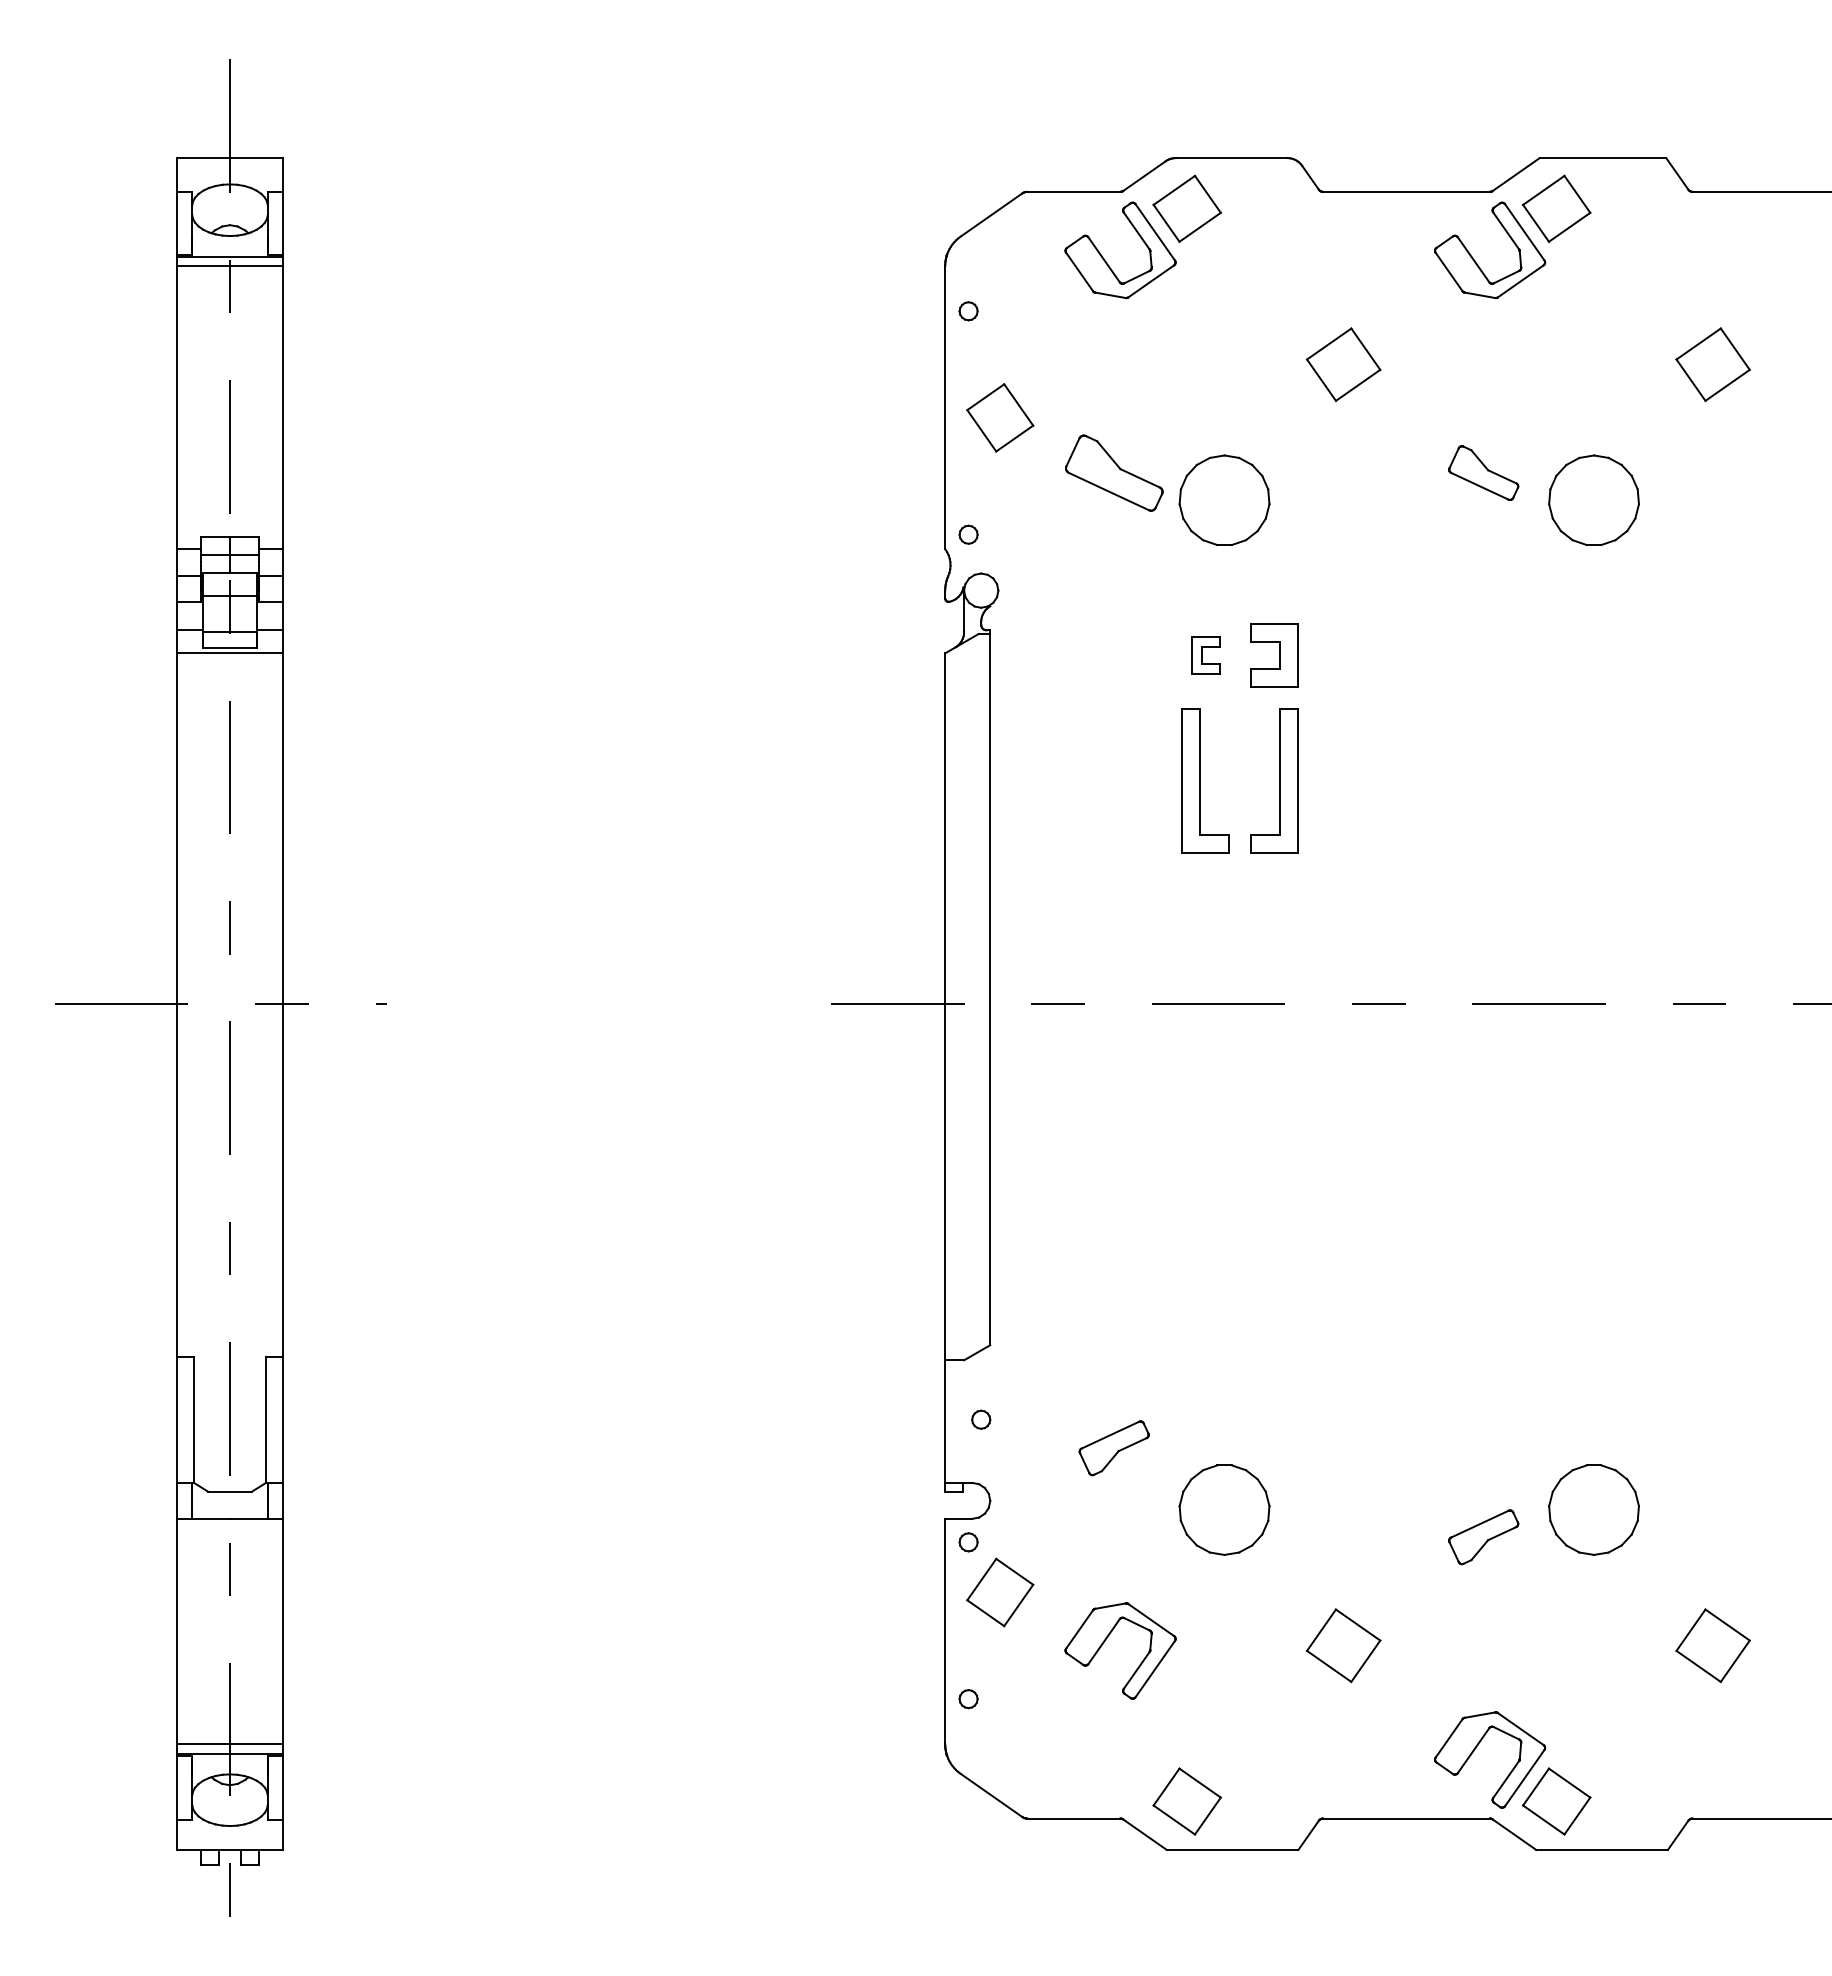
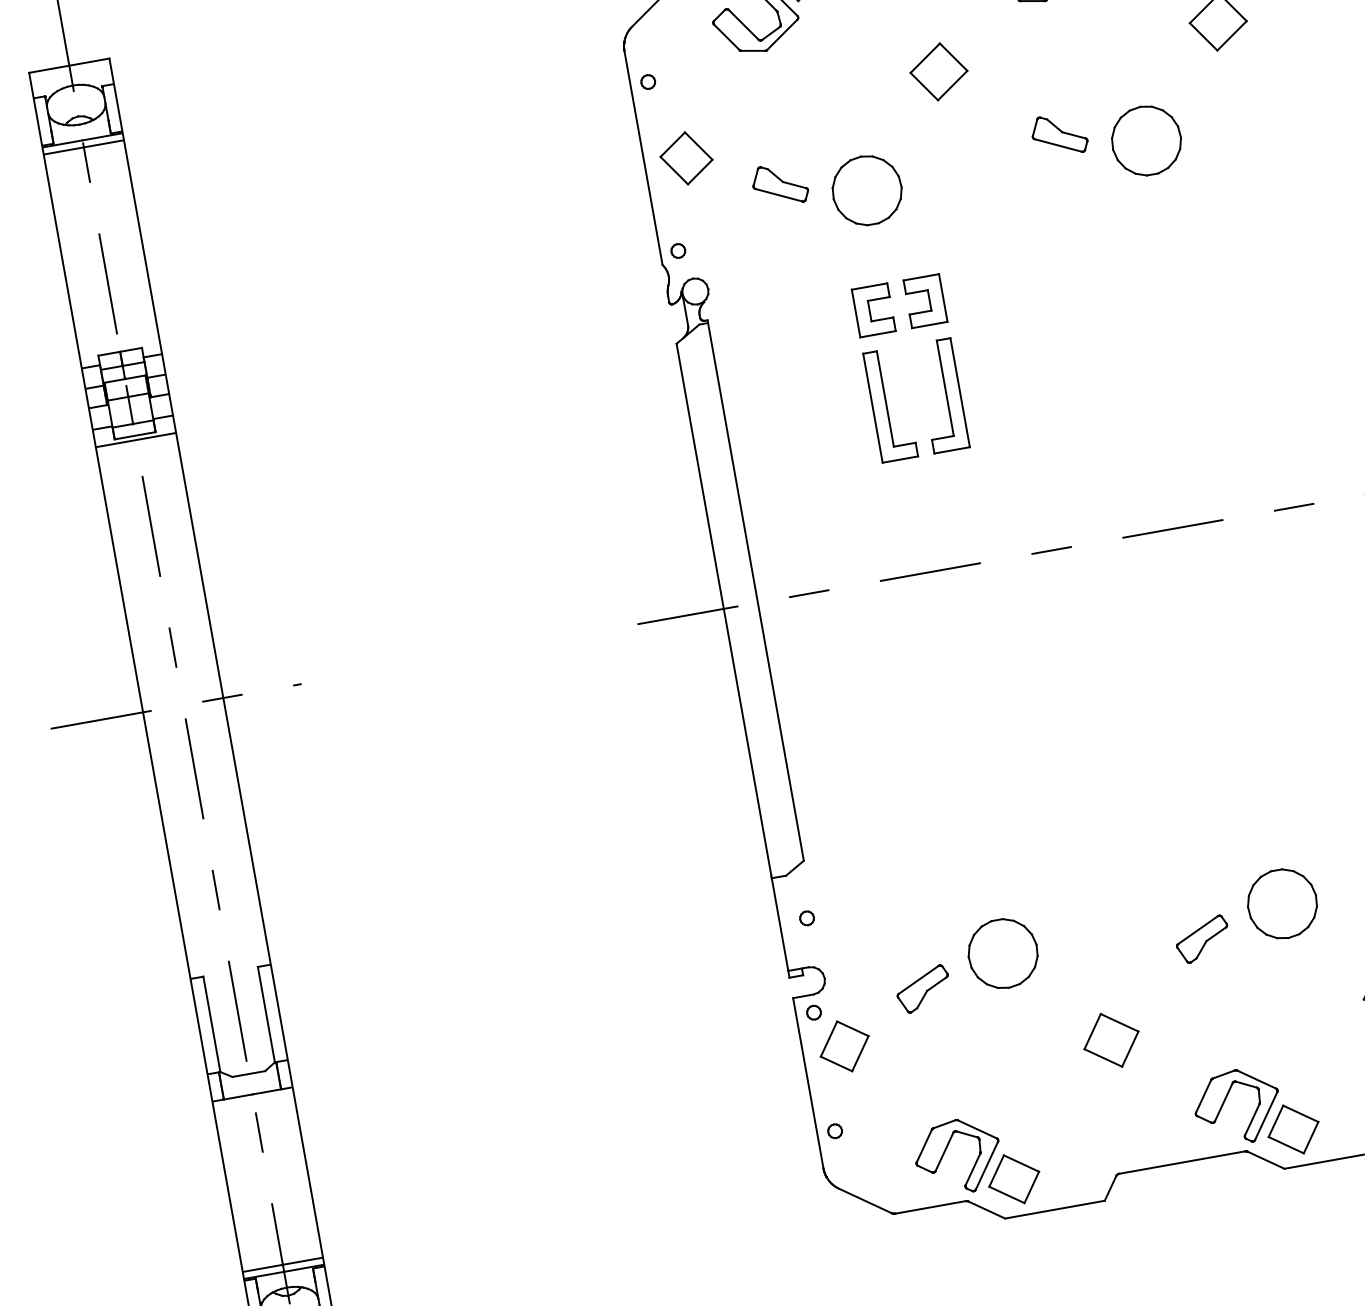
part: (1113, 472) -> (779, 184), size x0.71
part: (1205, 655) -> (873, 310), size x1.67
part: (1113, 1448) -> (922, 989), moved
part: (1106, 1640) -> (946, 1150), moved

